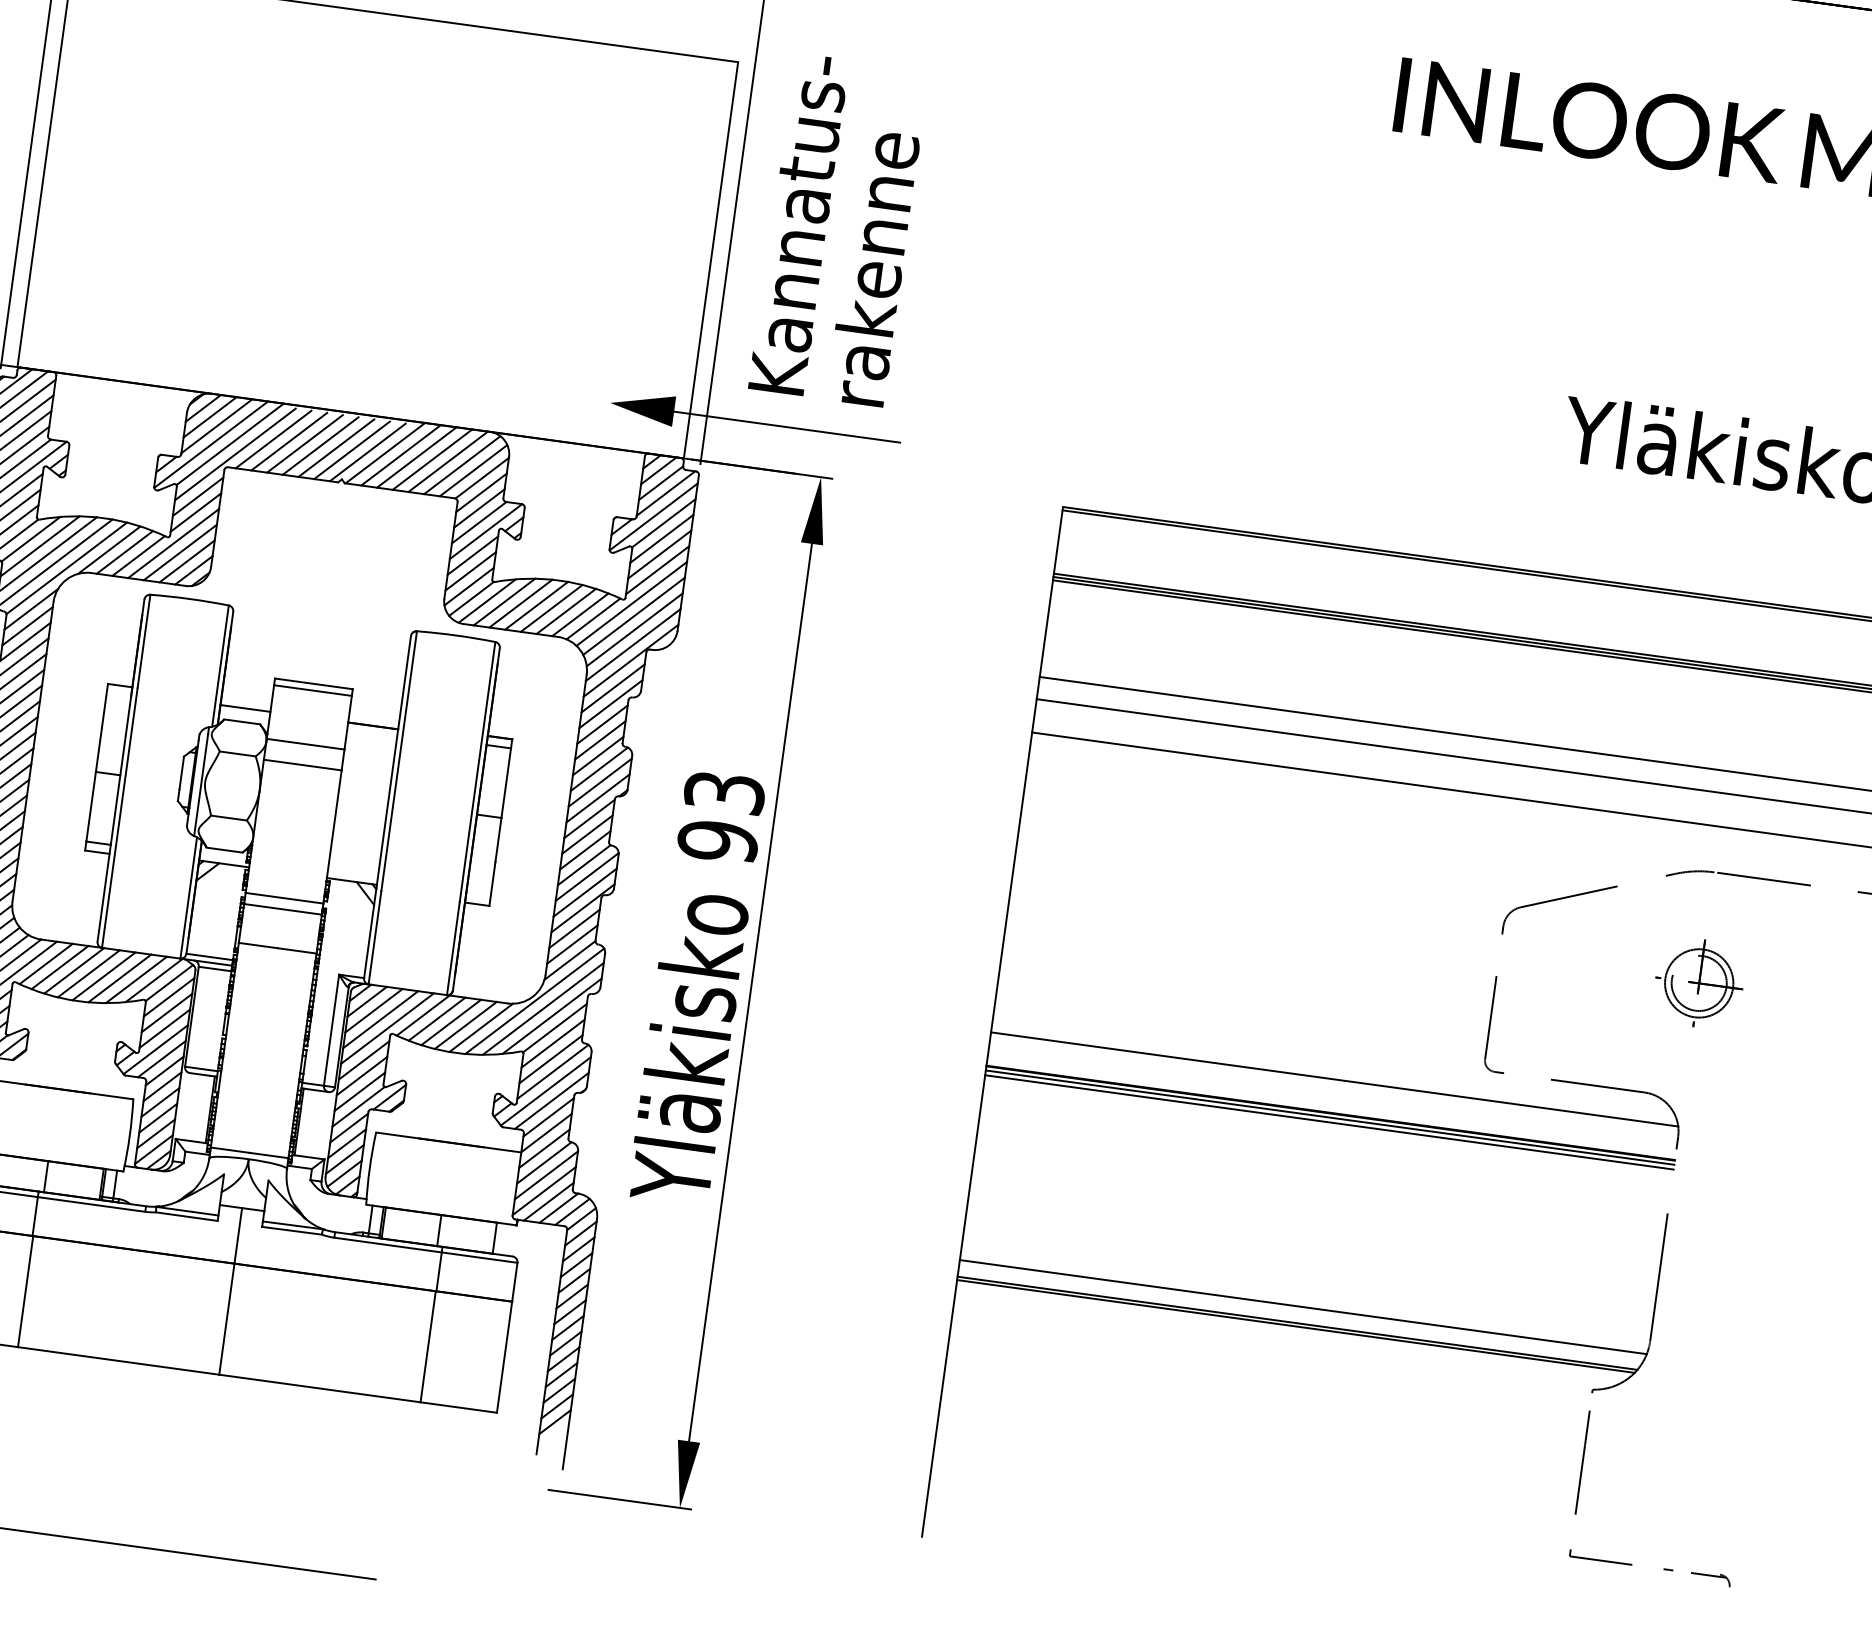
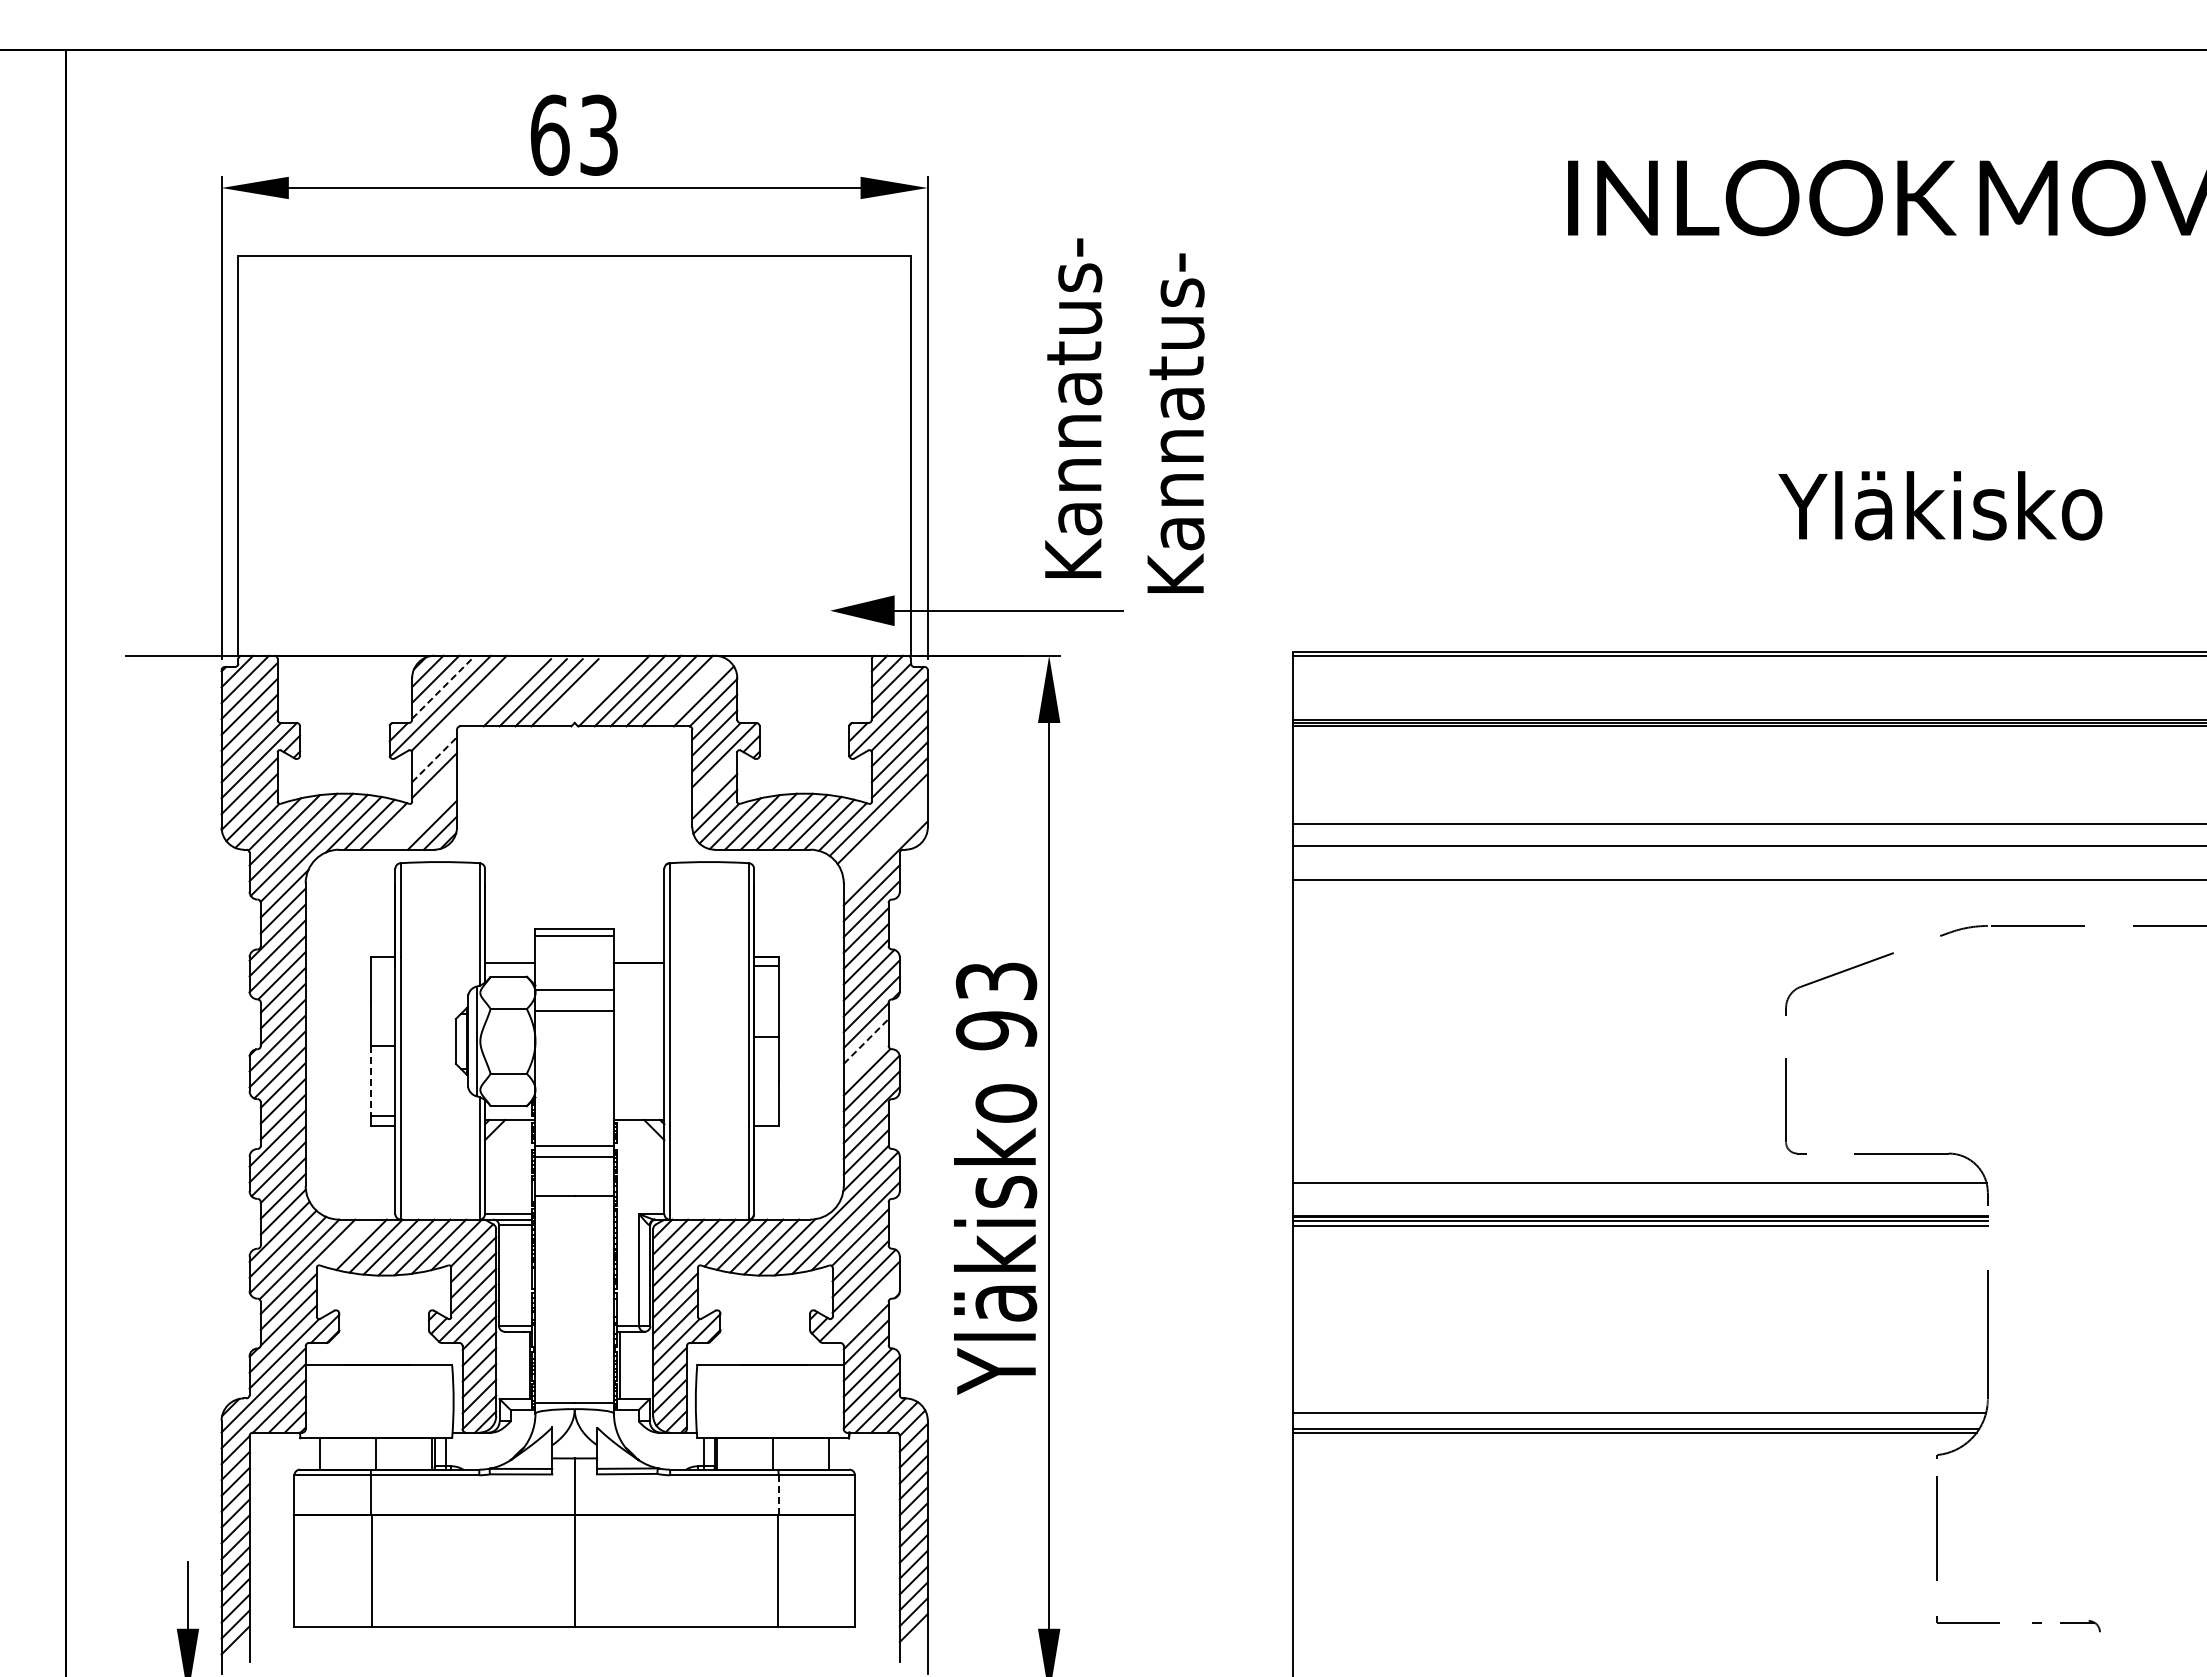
text: (798, 223) -> (1175, 422), moved
text: (877, 235) -> (1072, 408), rakenne -> Kannatus-
line: (216, 426) -> (443, 687), solid -> dashed
line: (273, 439) -> (501, 692), removed
line: (351, 450) -> (580, 692), removed
line: (367, 452) -> (596, 692), removed
line: (235, 454) -> (465, 712), removed
line: (461, 465) -> (691, 692), removed
line: (198, 496) -> (434, 759), solid -> dashed
line: (173, 543) -> (416, 809), removed
line: (180, 551) -> (424, 816), removed
line: (472, 555) -> (714, 780), removed
line: (634, 629) -> (884, 831), removed
line: (632, 644) -> (885, 847), removed
line: (90, 806) -> (370, 1081), solid -> dashed
line: (587, 834) -> (866, 1041), solid -> dashed
line: (584, 849) -> (865, 1056), removed
line: (46, 963) -> (347, 1242), removed
part: (1698, 982) -> (1987, 1037), removed
line: (551, 1100) -> (866, 1309), removed
line: (439, 1271) -> (778, 1494), solid -> dashed

